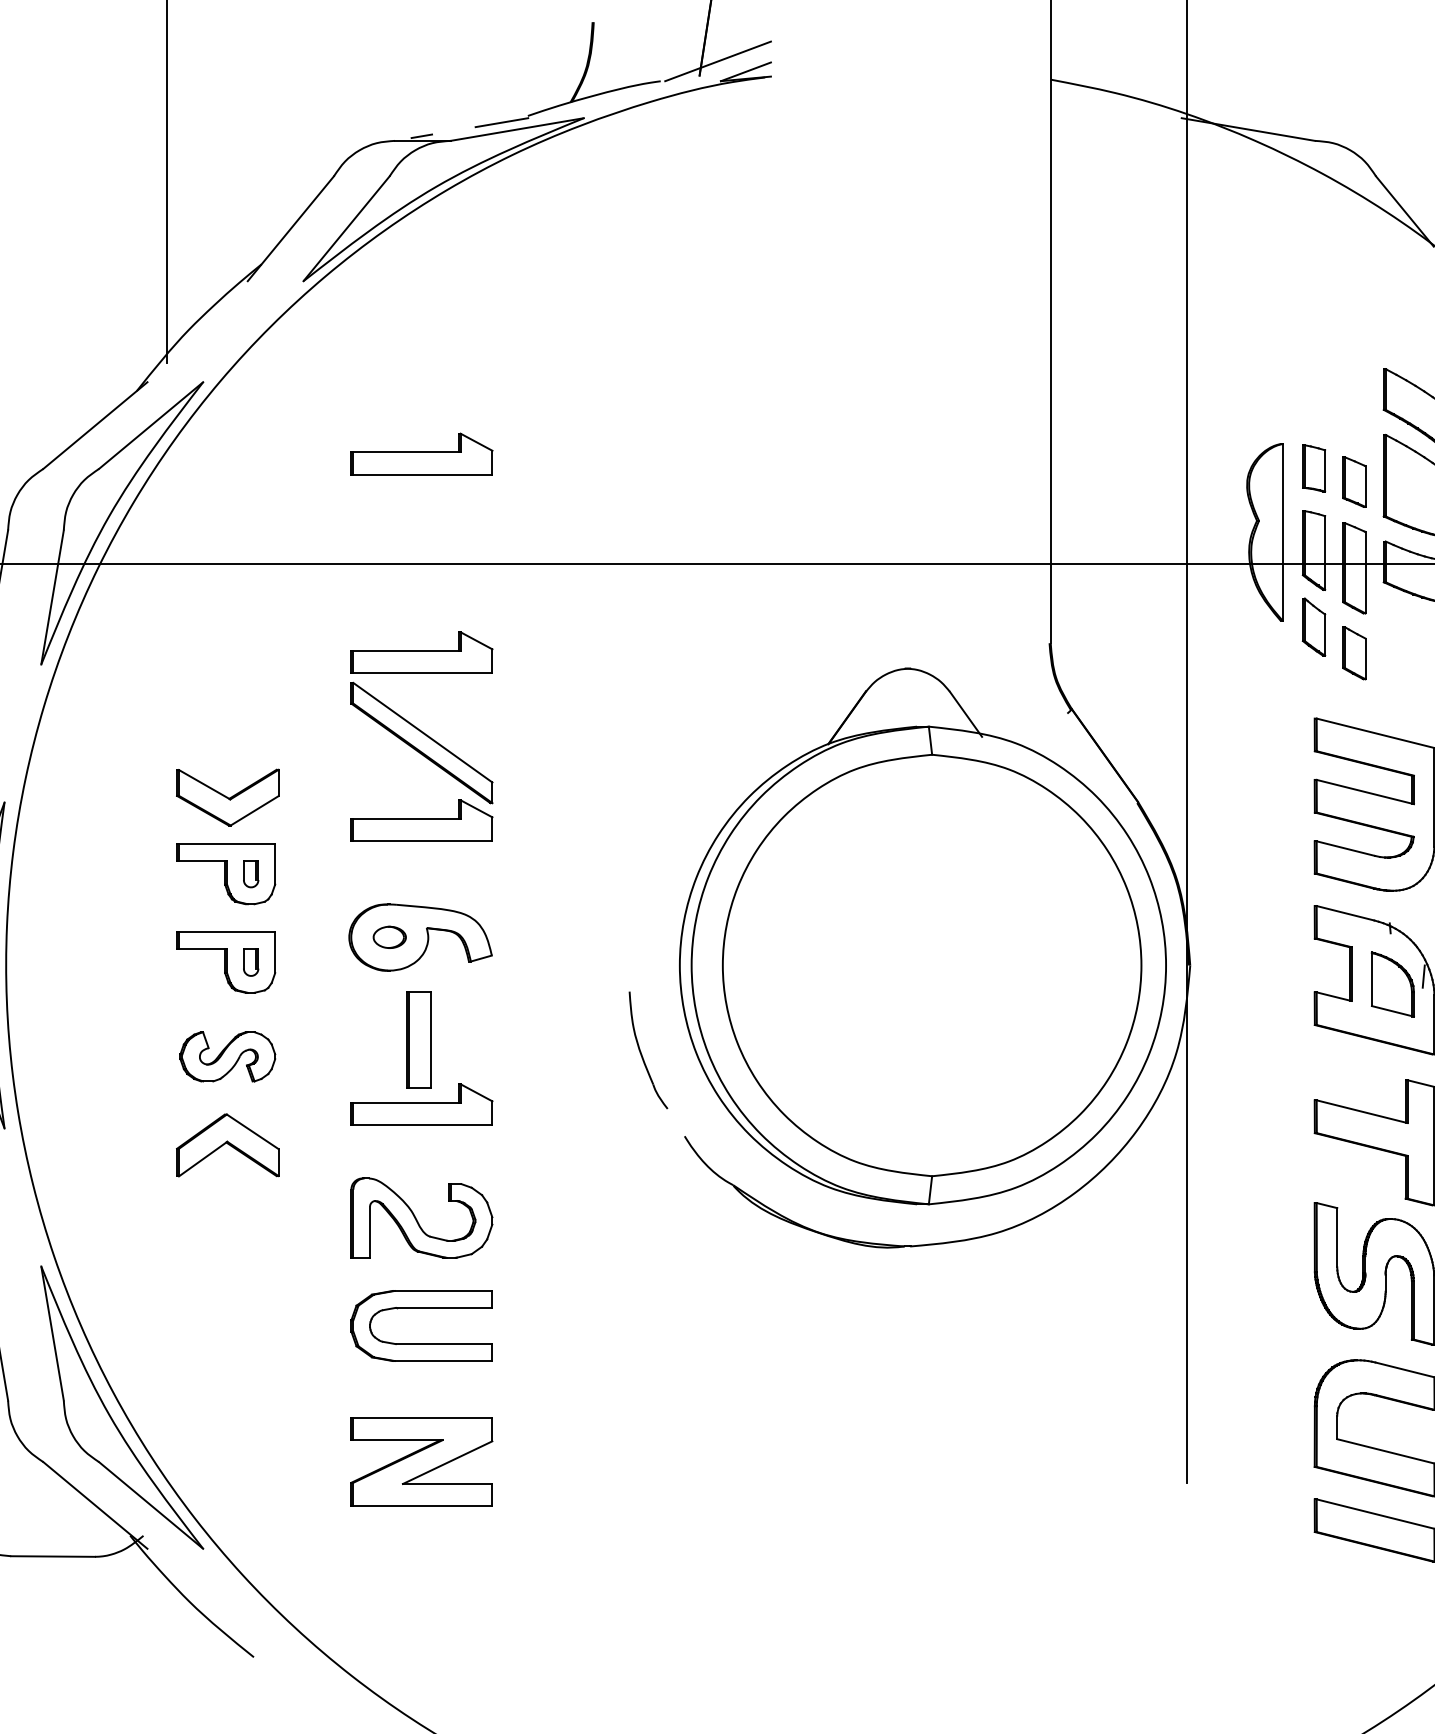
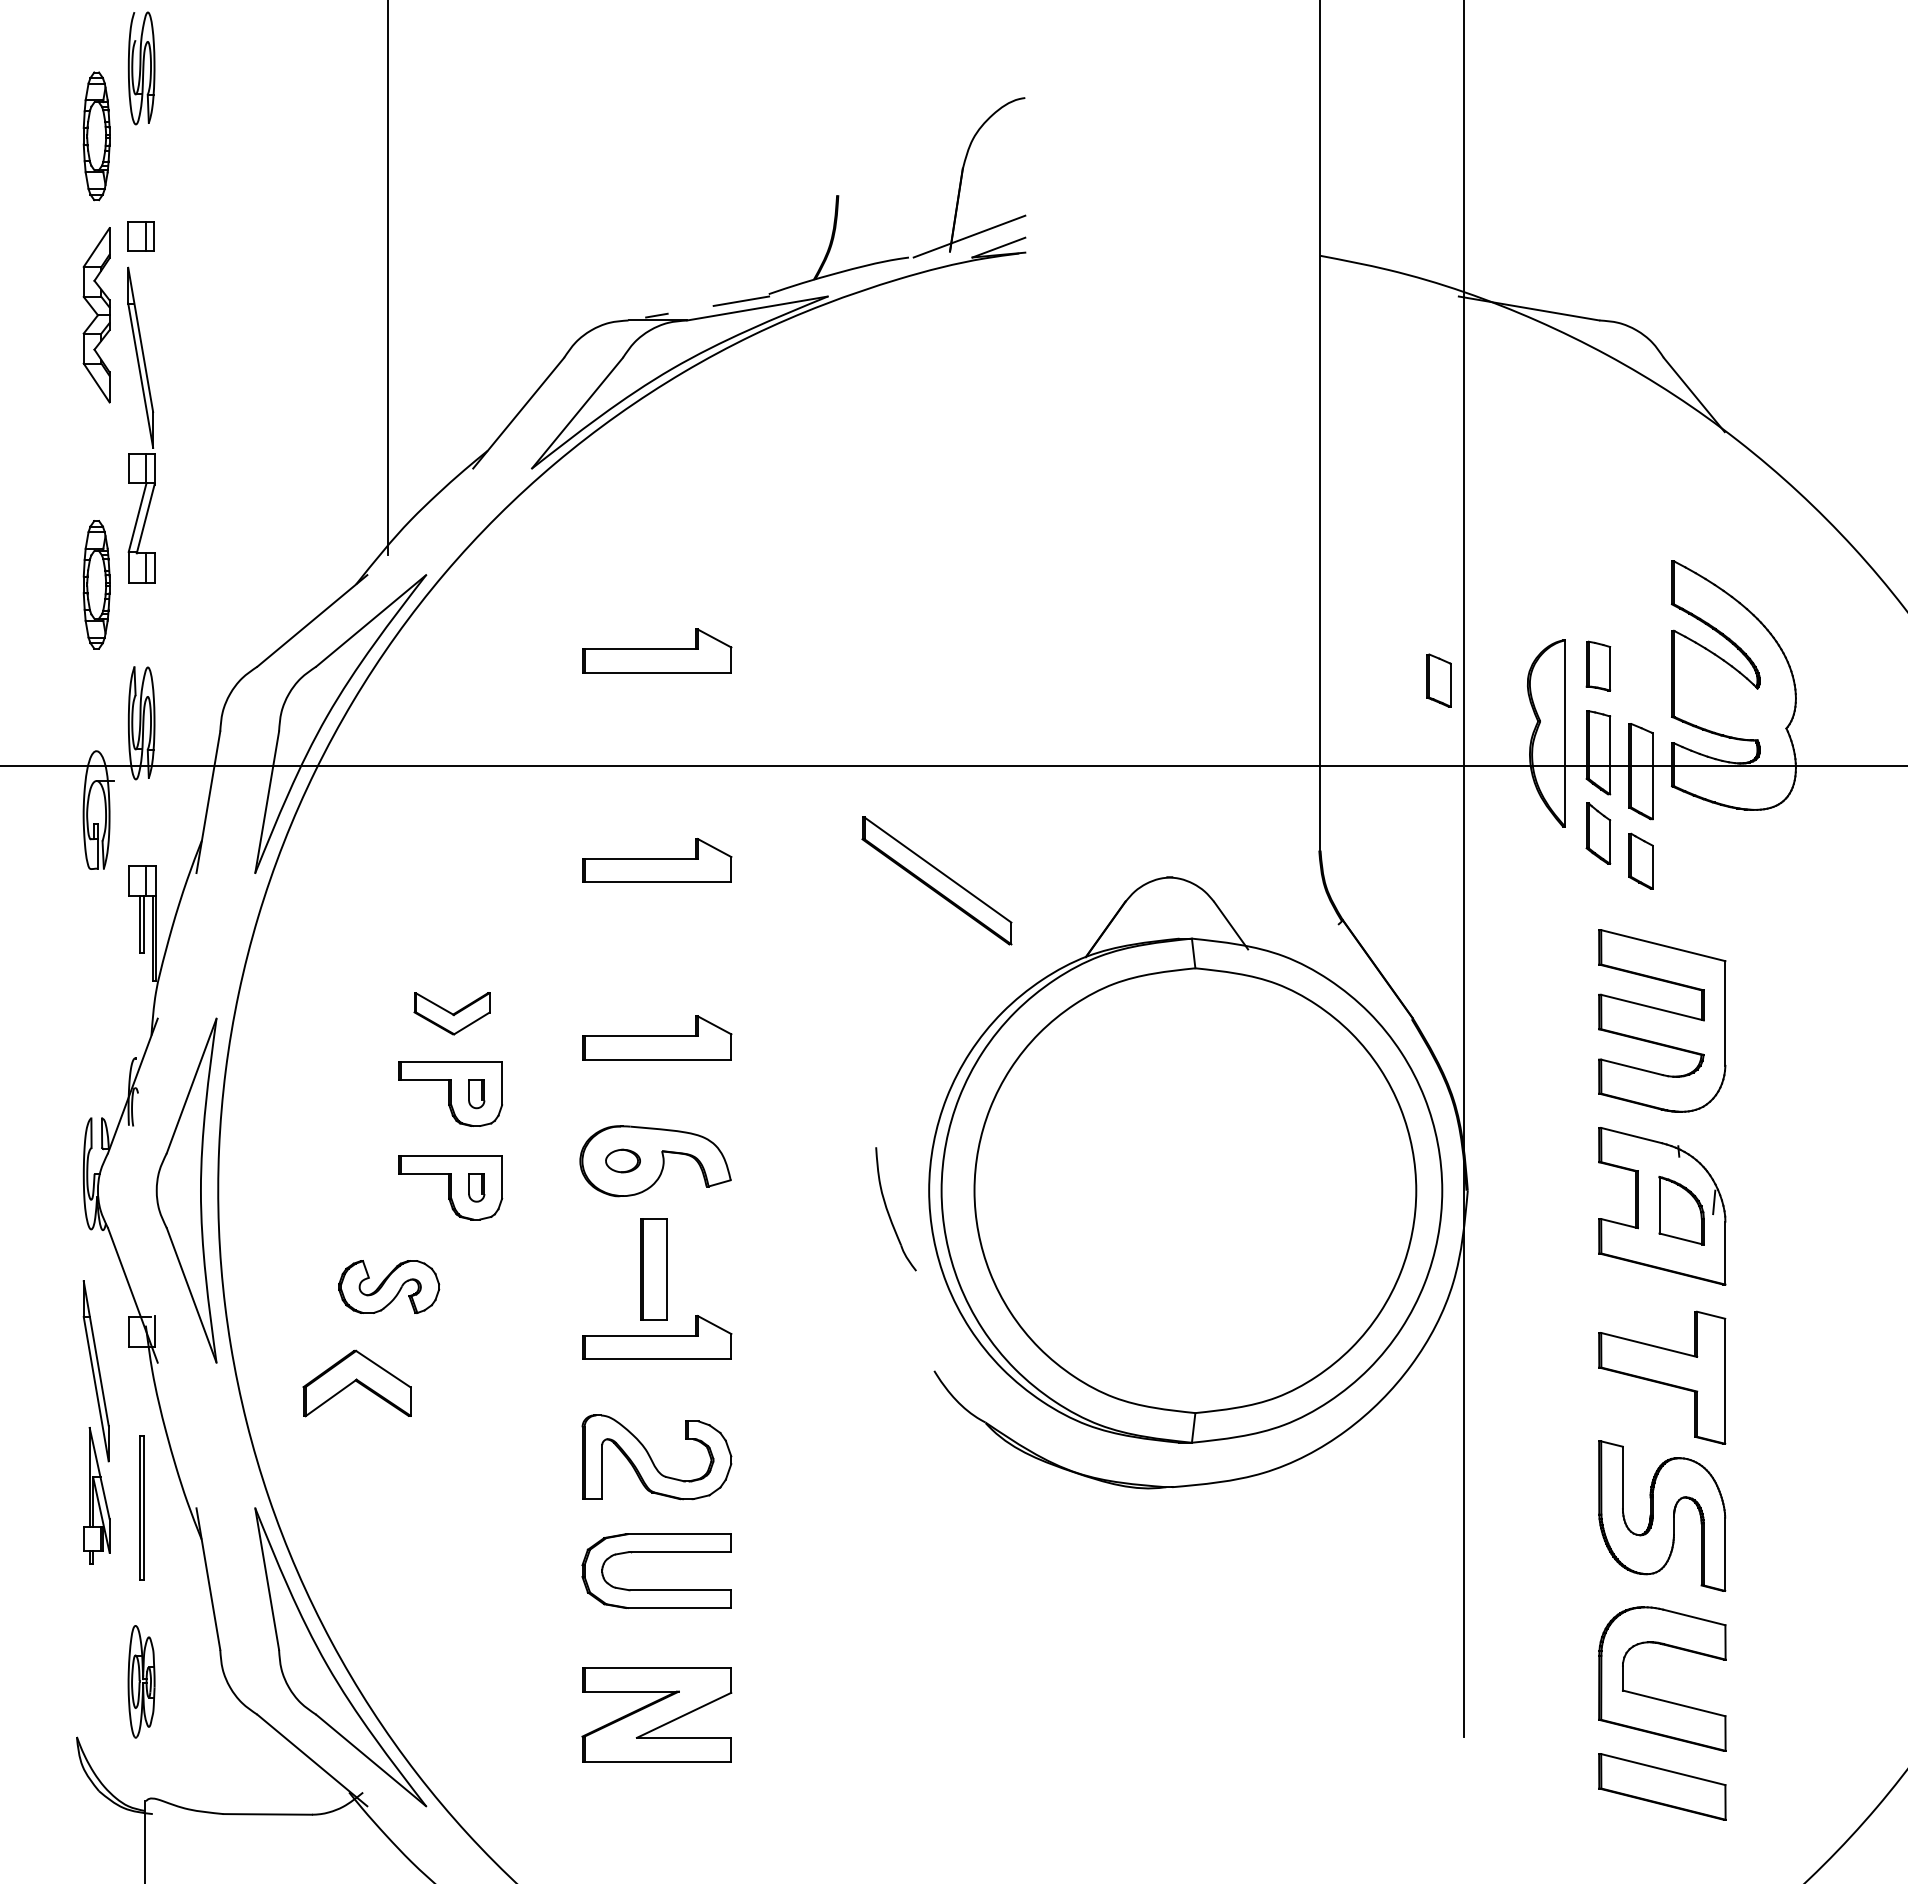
part: (1353, 482) -> (1438, 680), moved
part: (421, 742) -> (936, 880), moved
part: (227, 797) -> (451, 1013), size x0.7
part: (641, 1051) -> (888, 1210), moved
part: (228, 1056) -> (389, 1286), moved
part: (227, 1145) -> (356, 1383), moved

